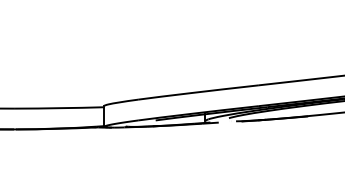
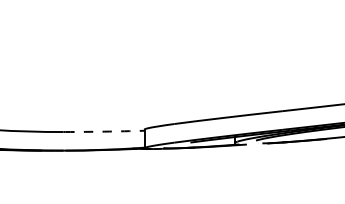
arc: (59, 108) -> (104, 131), solid -> dashed

